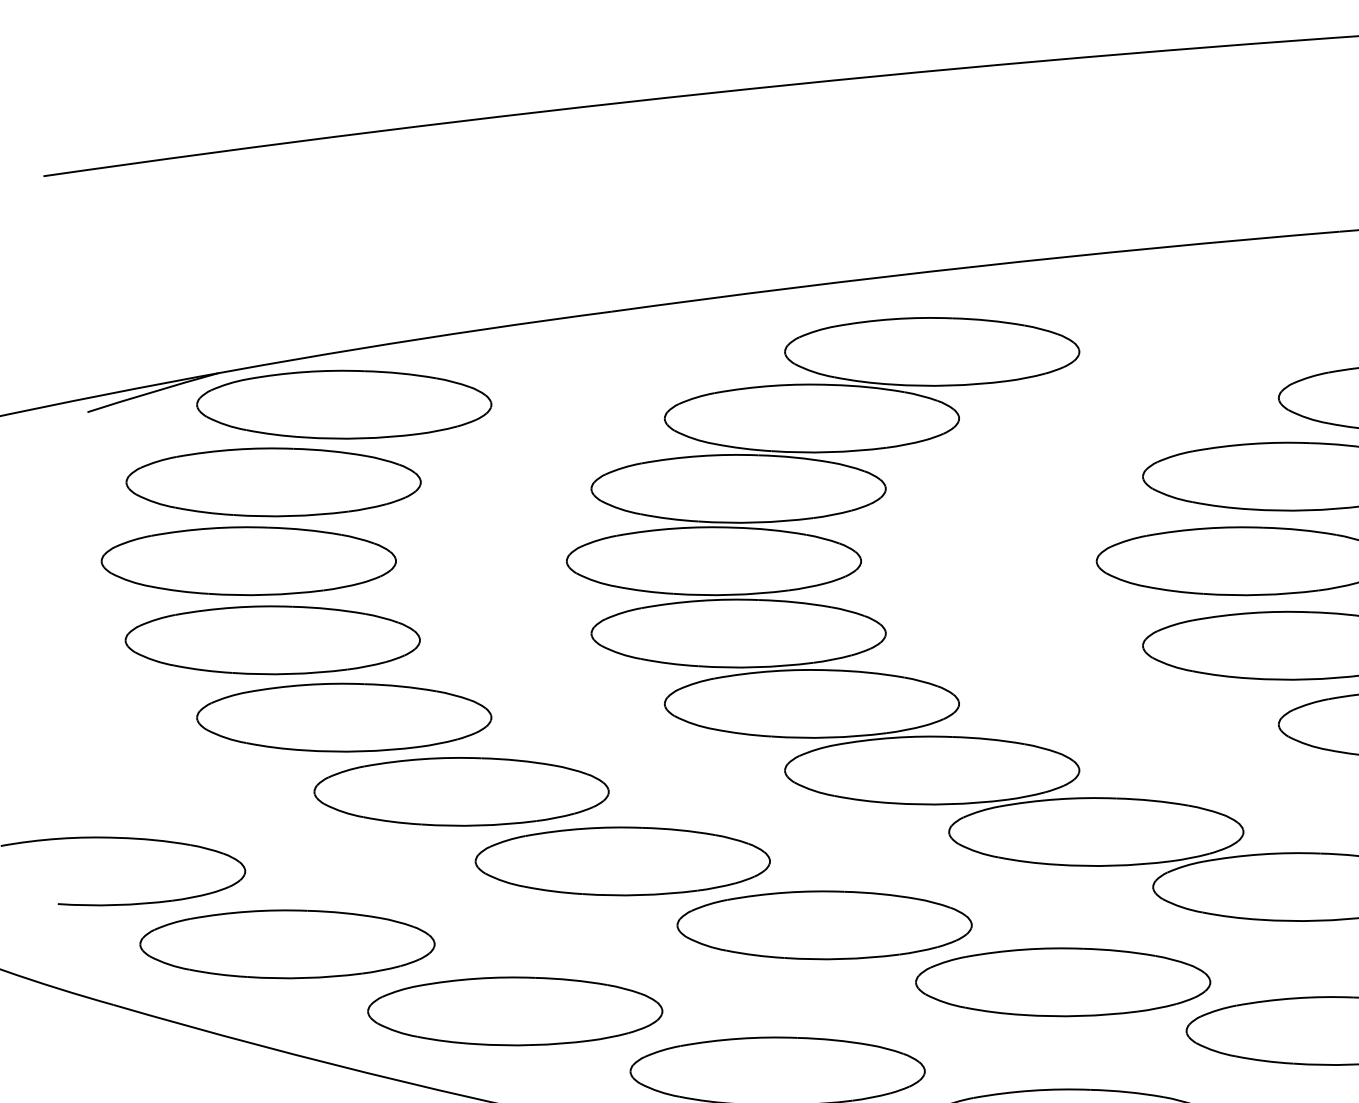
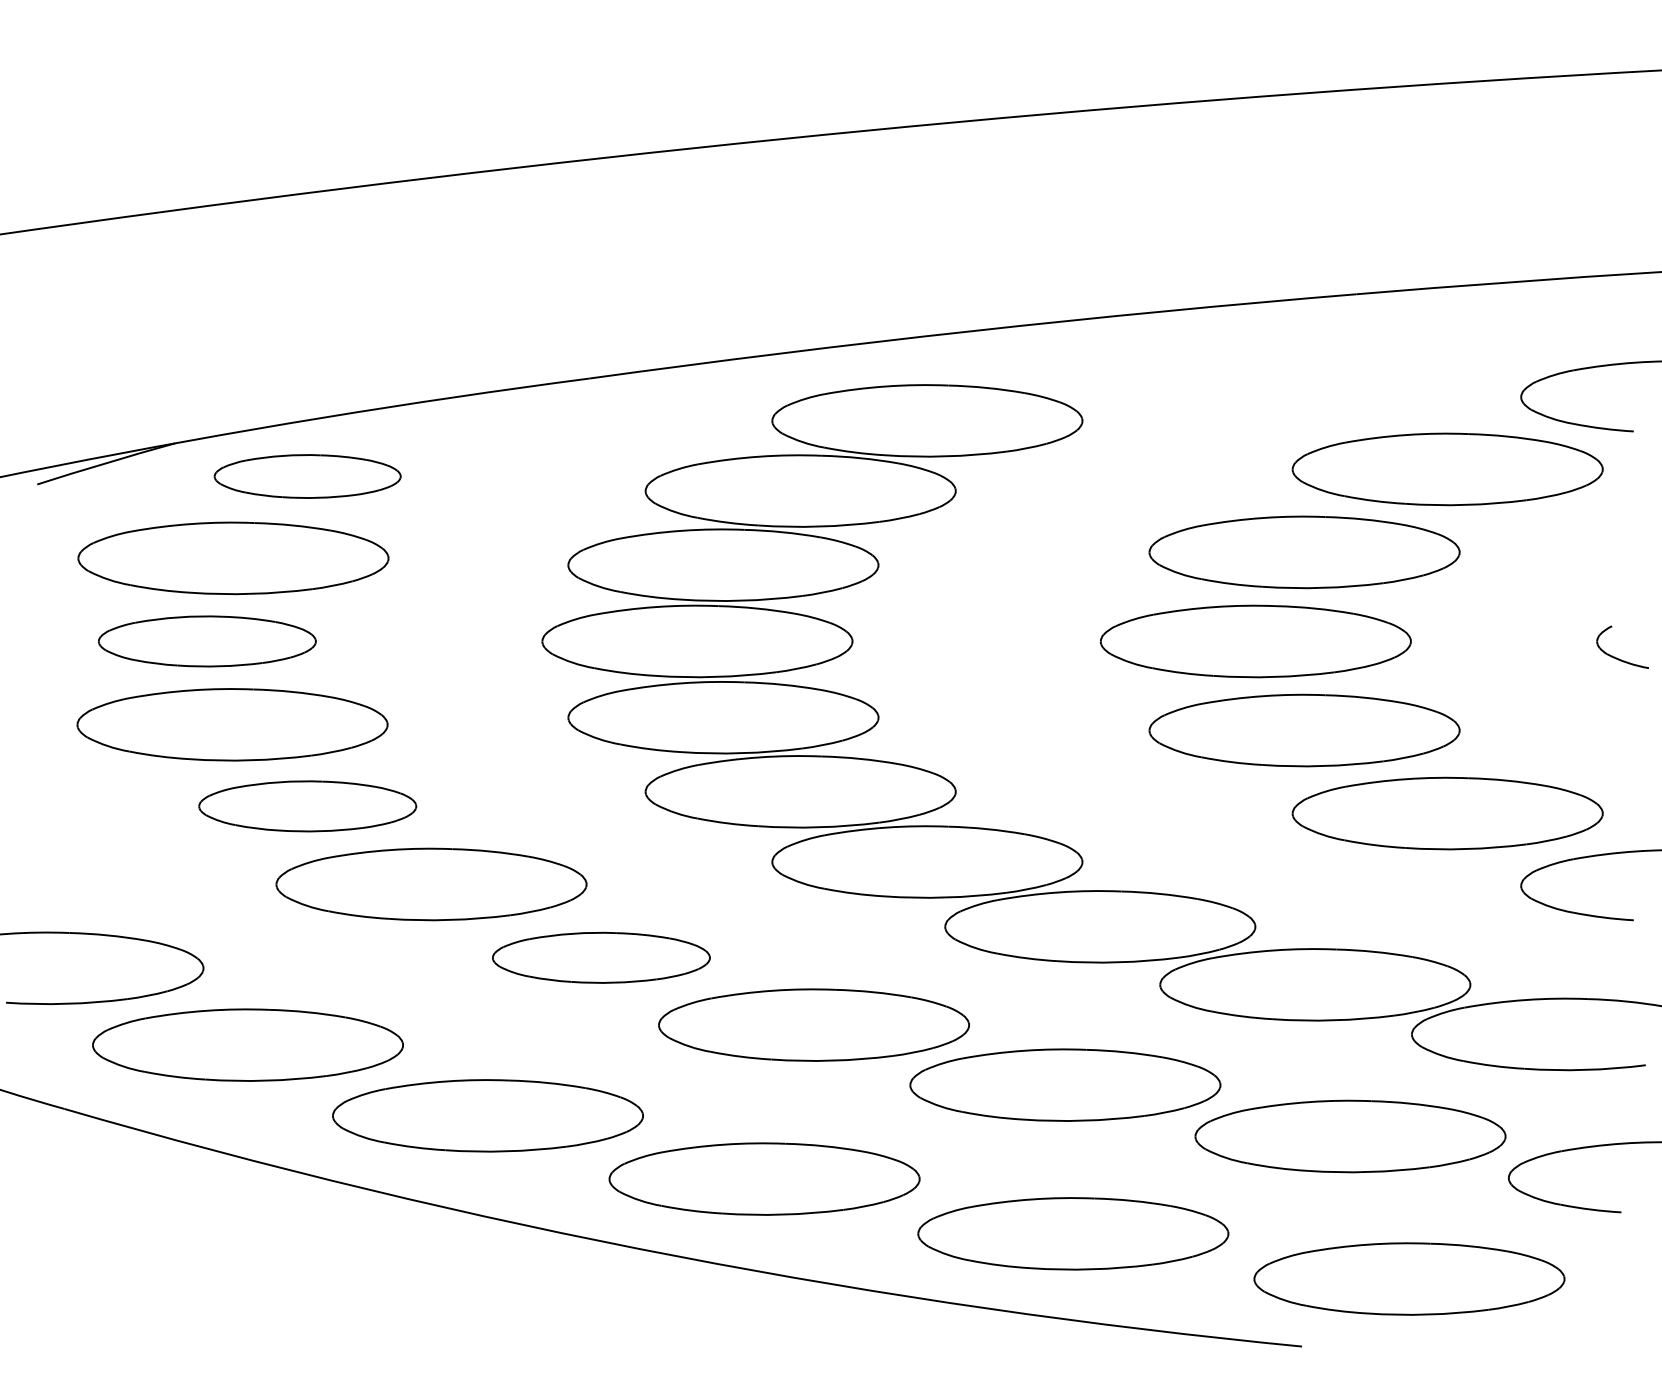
part: (343, 404) -> (307, 476), size x0.6
part: (249, 561) -> (207, 641), size x0.7
part: (343, 717) -> (307, 806), size x0.7
part: (622, 861) -> (601, 957), size x0.7

